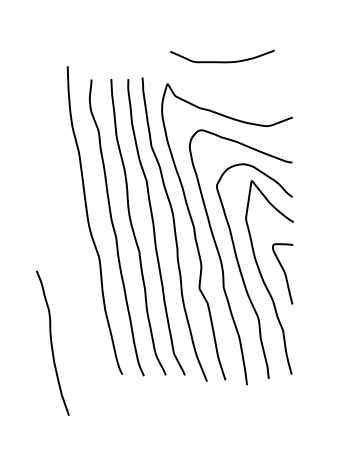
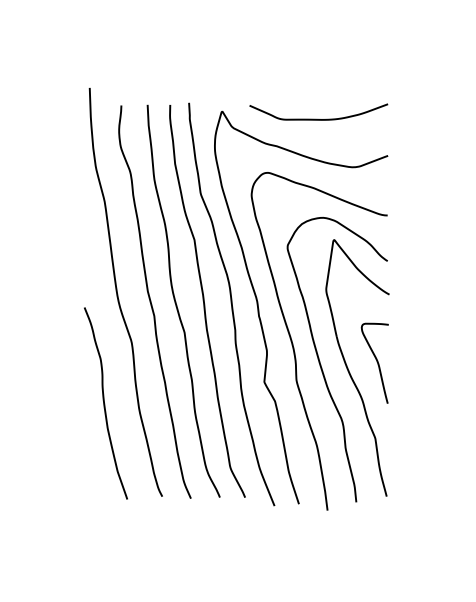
curve: (222, 61) -> (318, 118), moved
curve: (52, 342) -> (105, 402), moved

